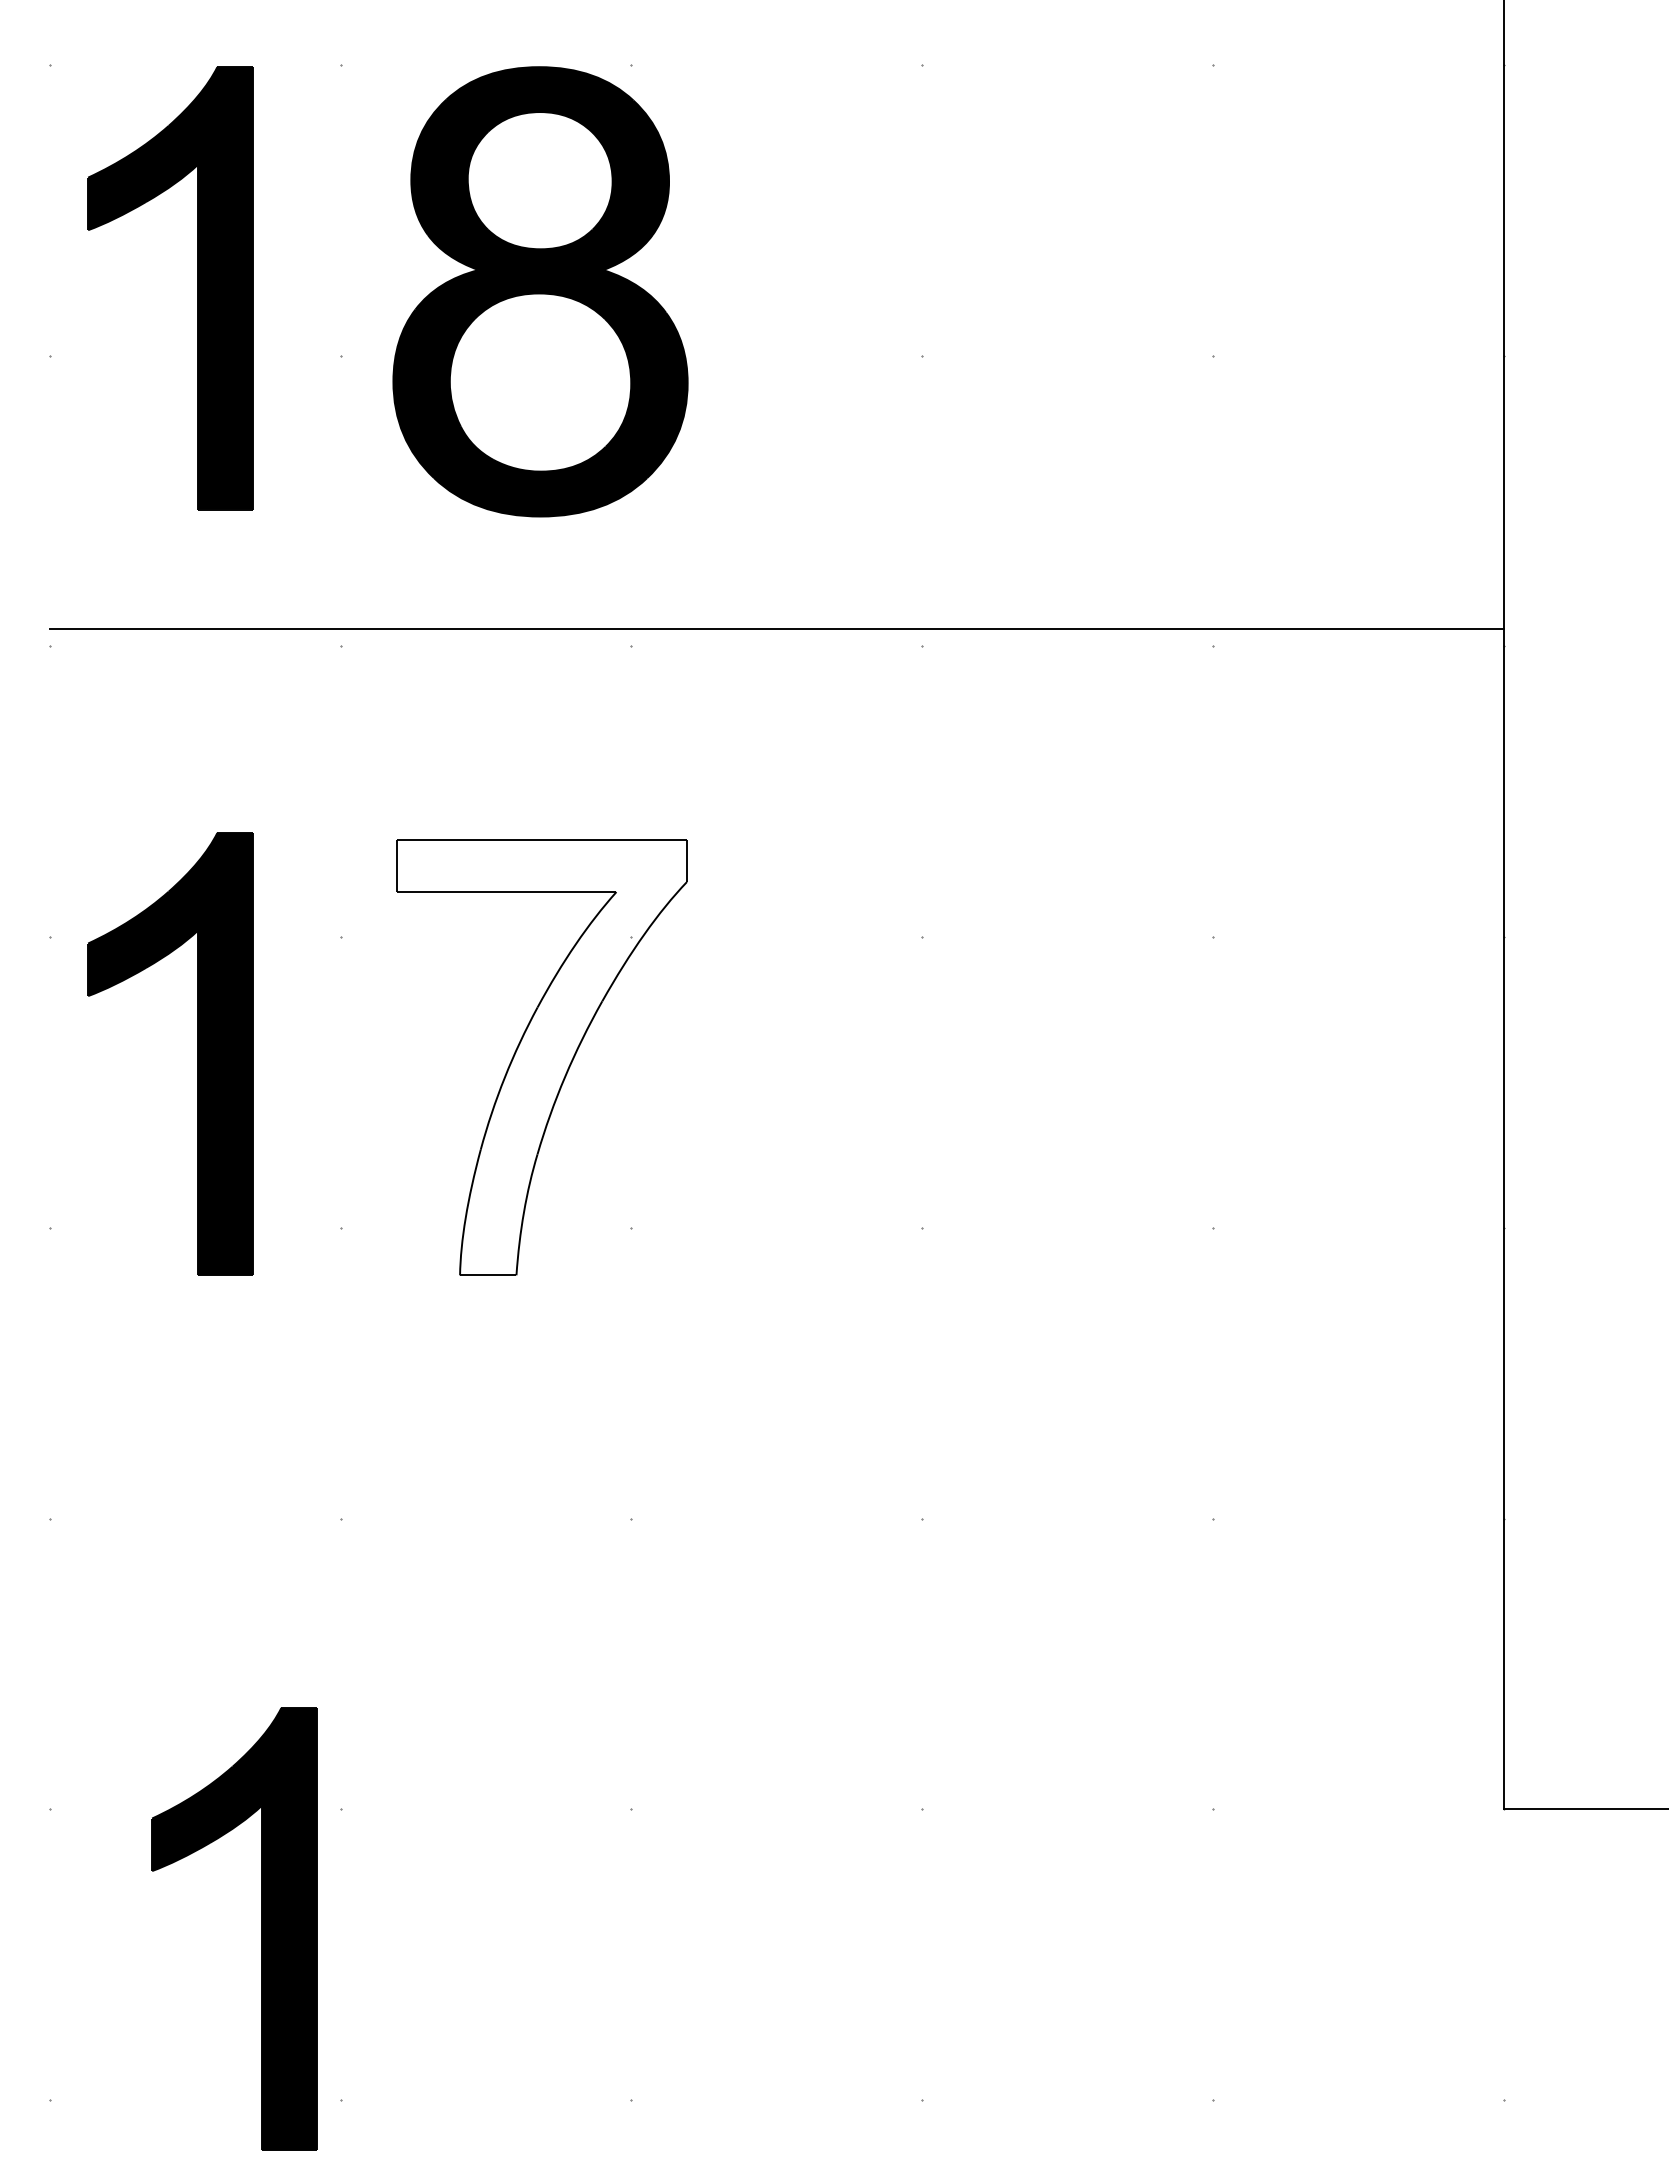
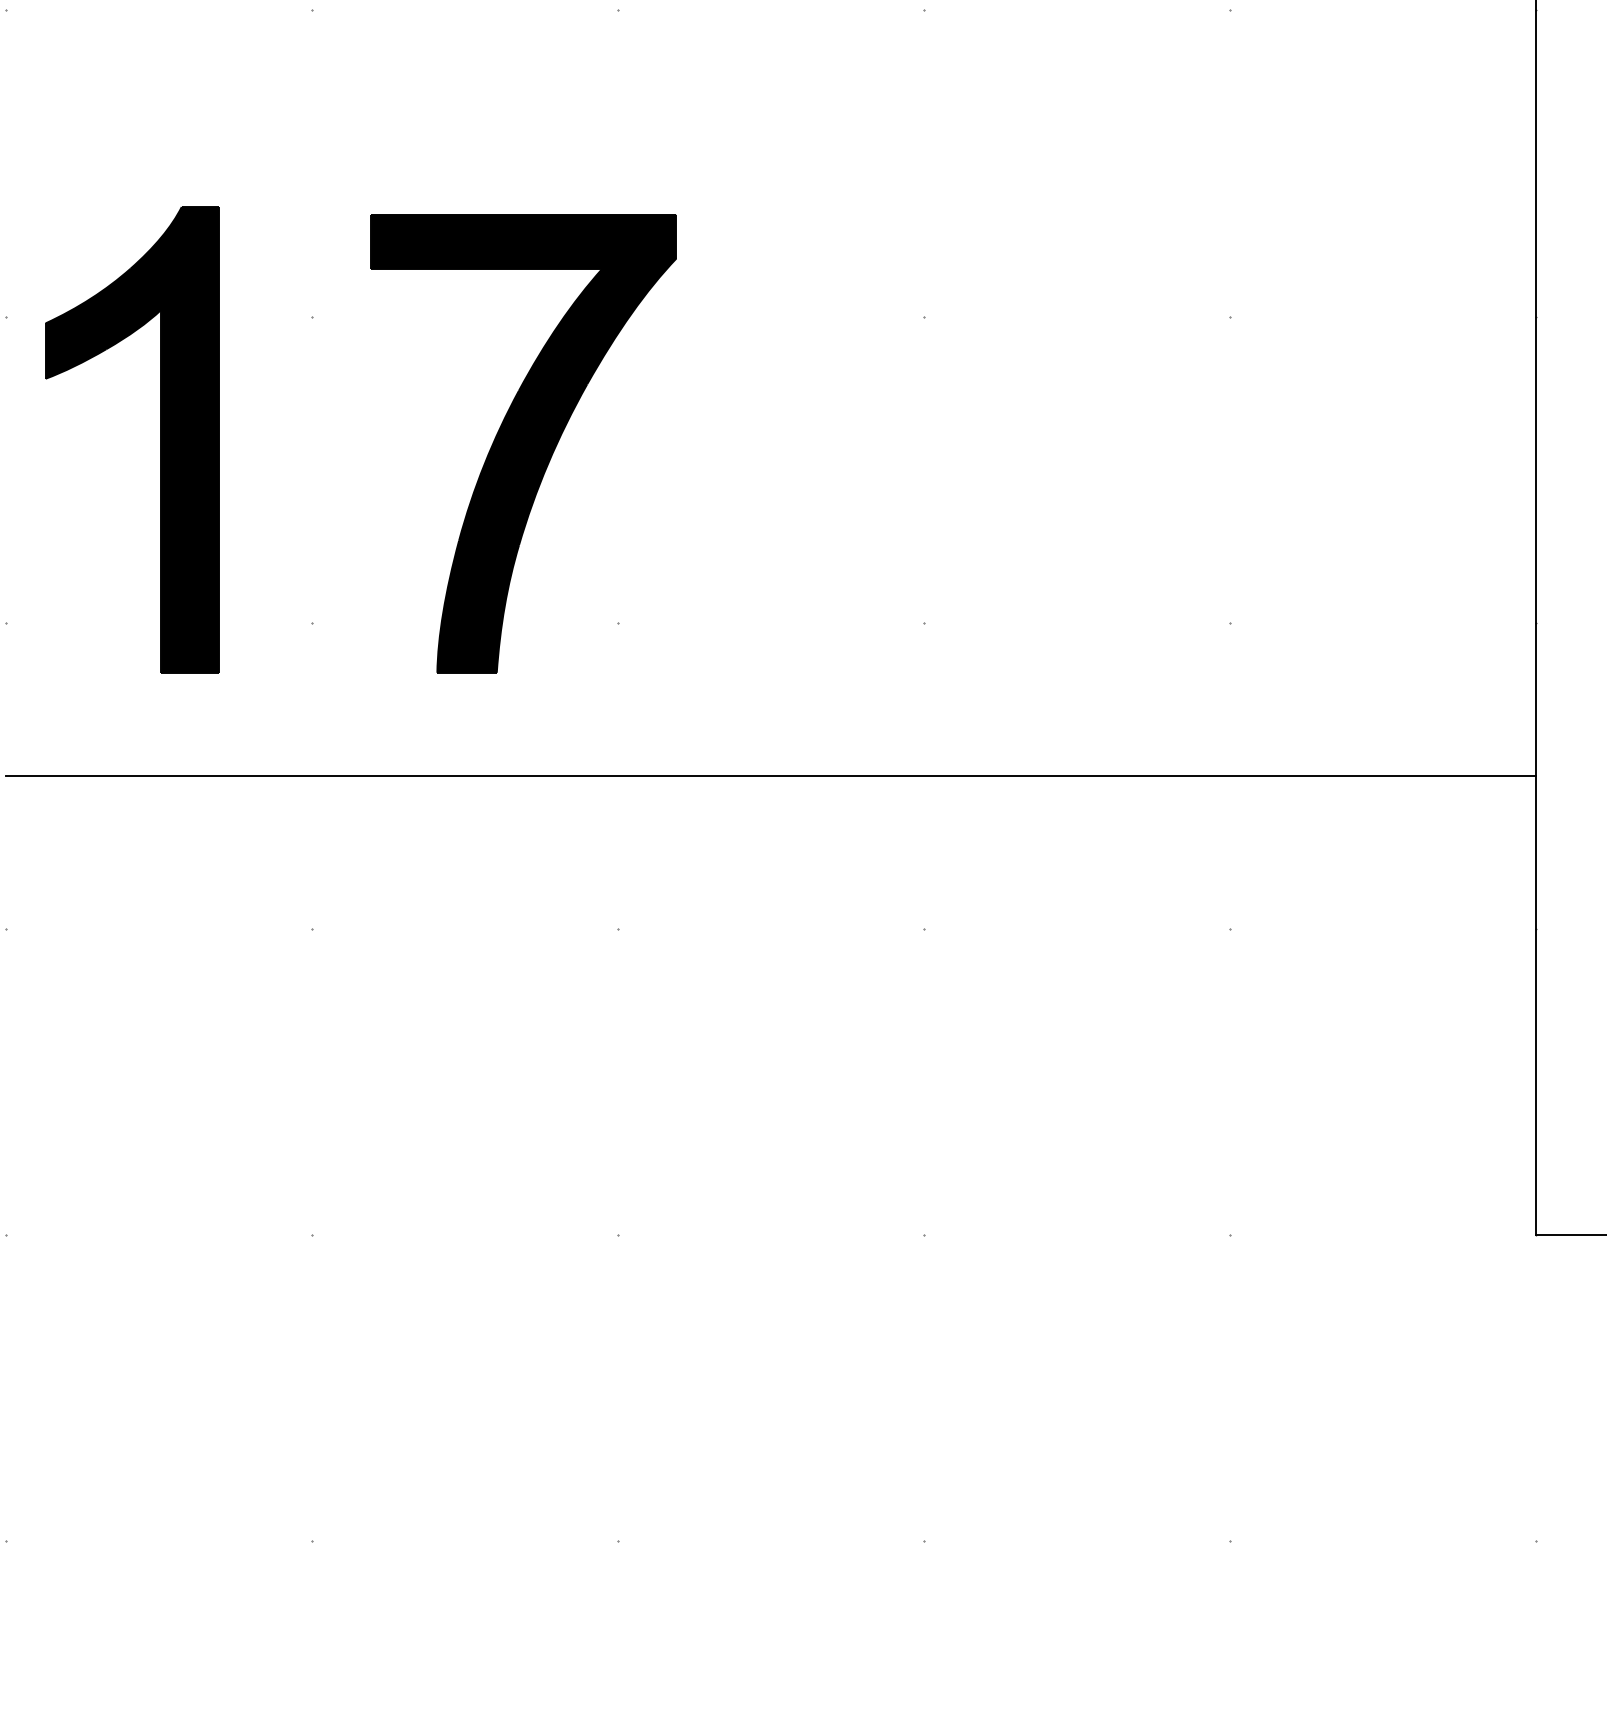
fill: (541, 1057) -> (523, 443), added
line: (776, 1373) -> (770, 776), added
part: (261, 1928) -> (228, 1360), removed

